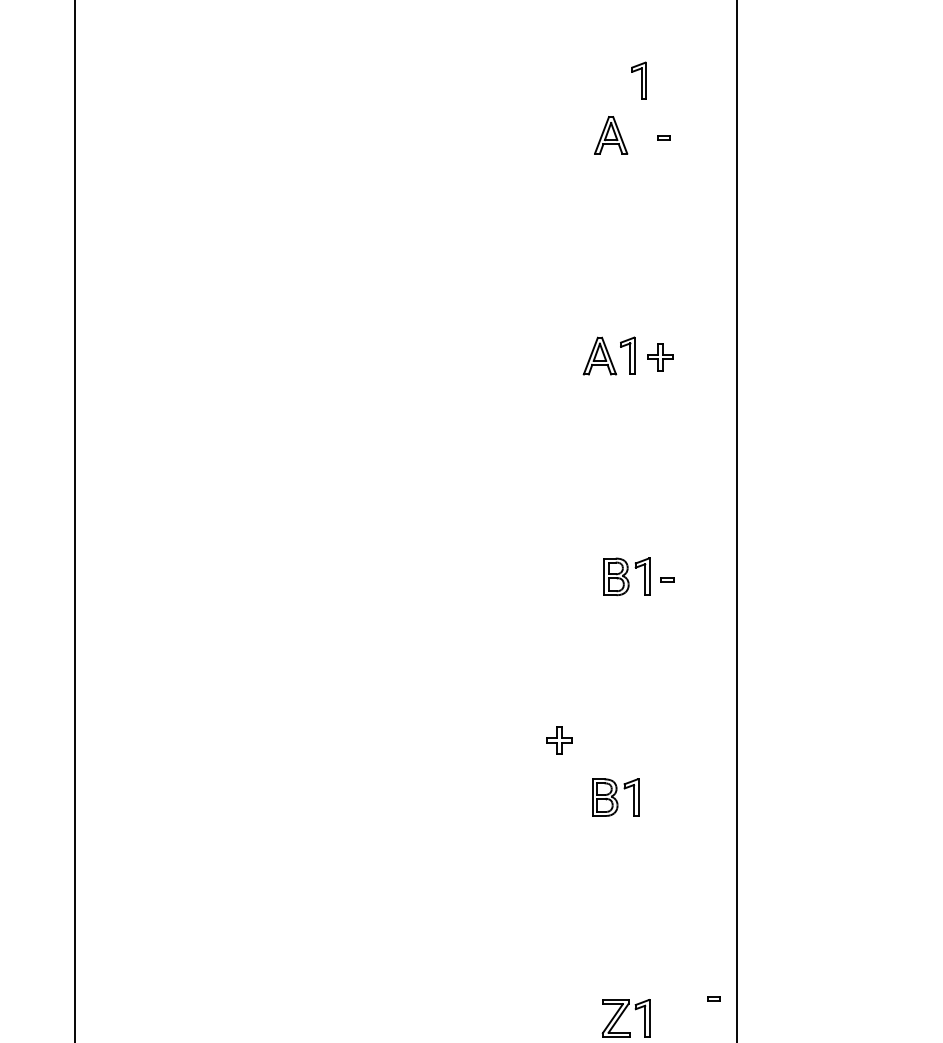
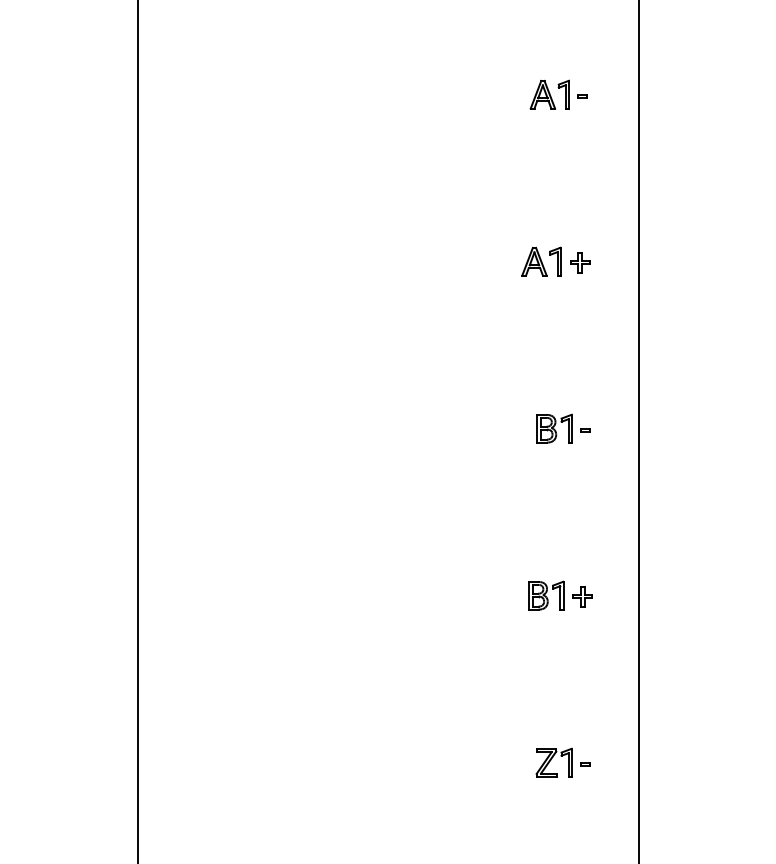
part: (638, 80) -> (563, 94), moved
part: (559, 740) -> (582, 596), moved
part: (713, 998) -> (585, 764), moved

